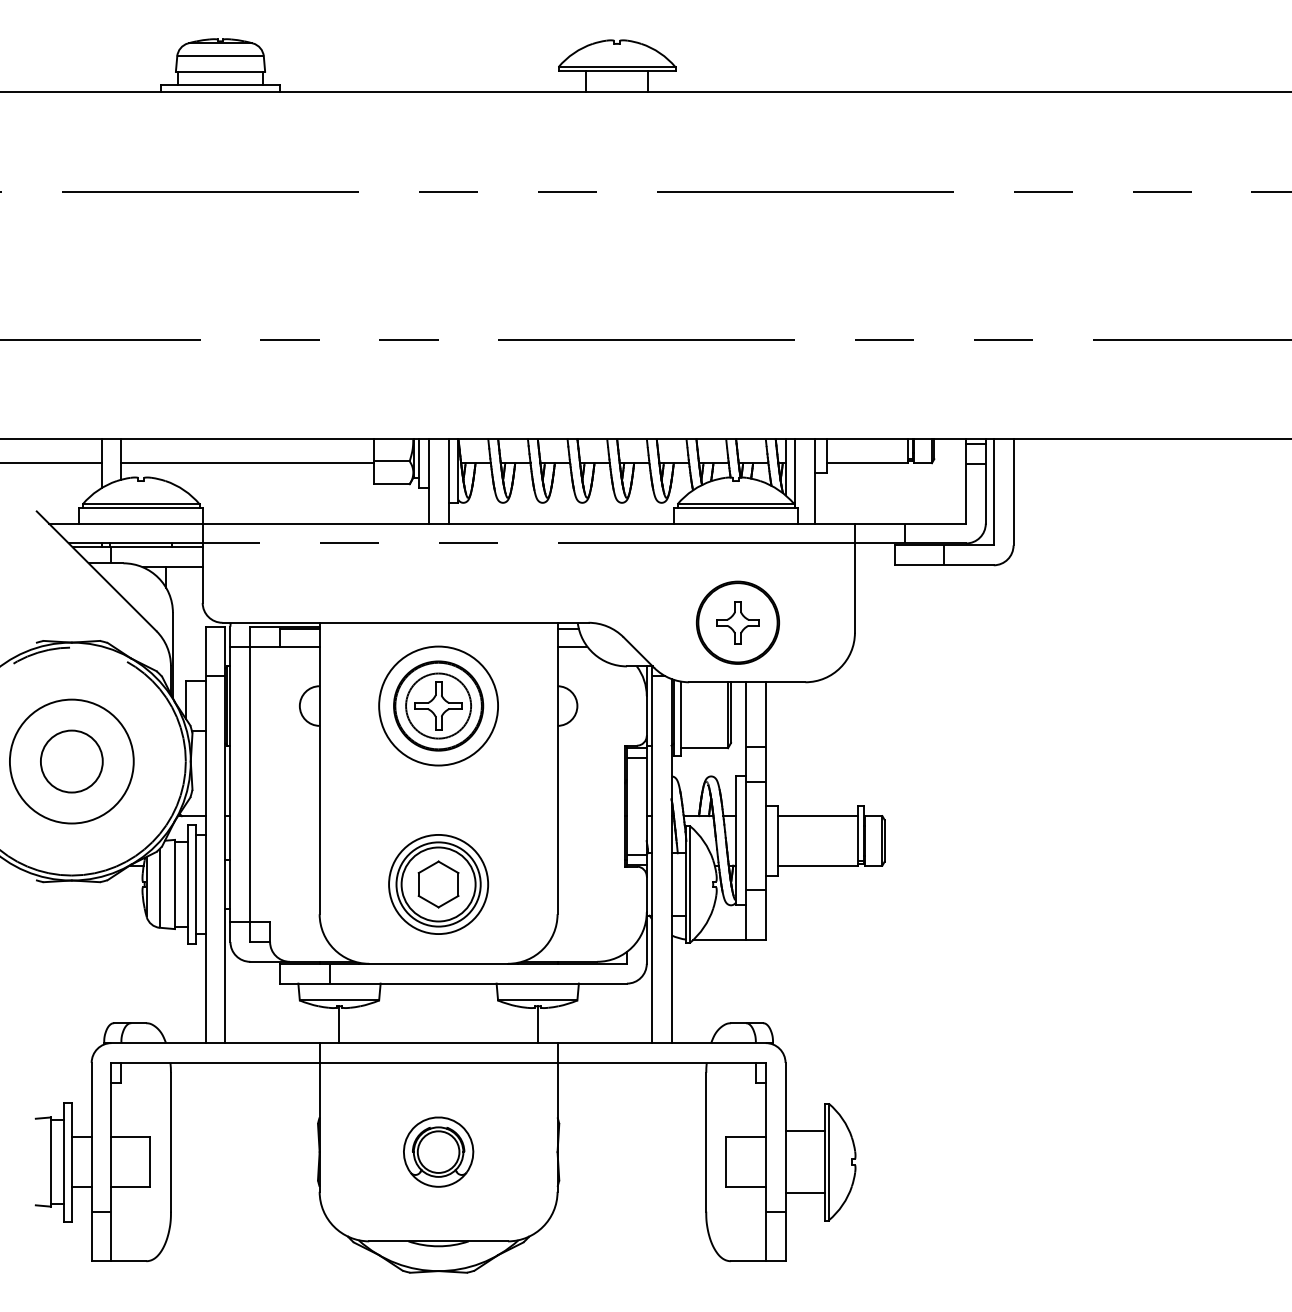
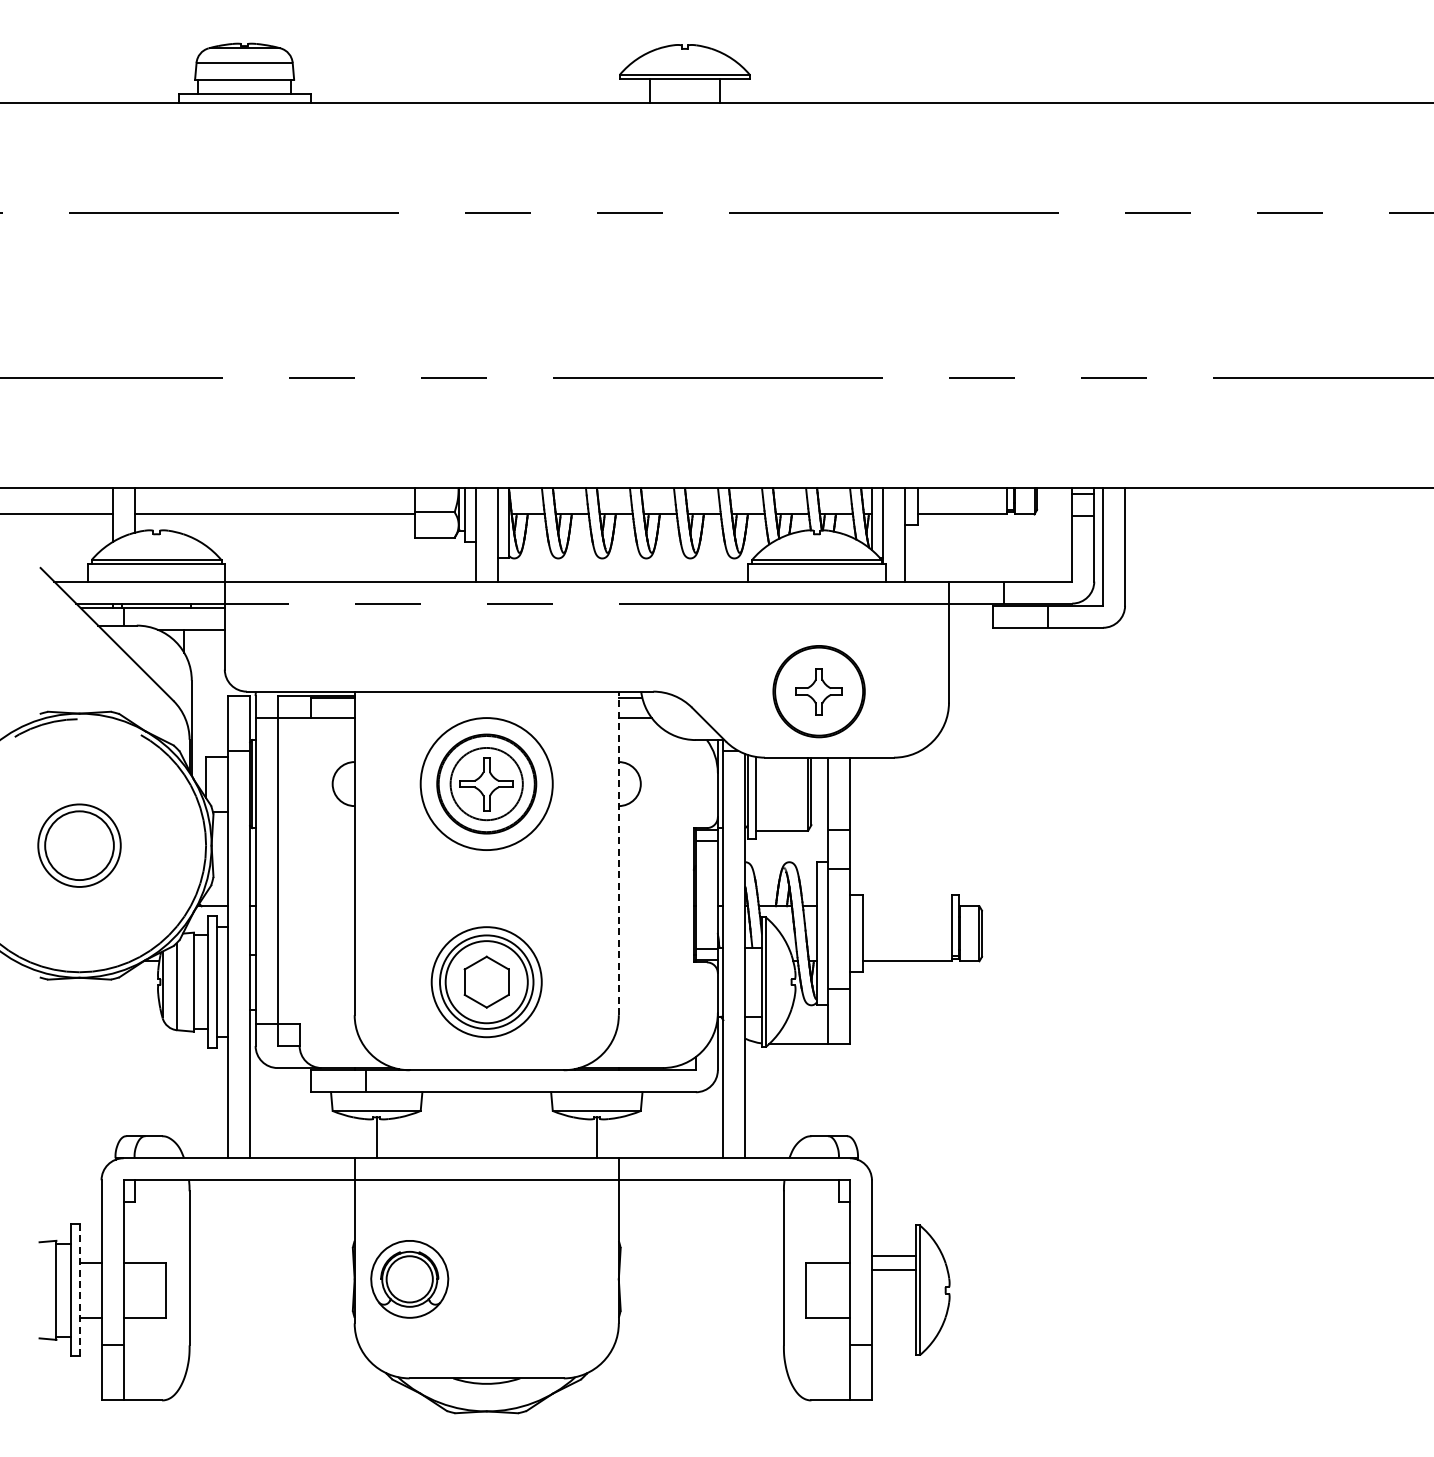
circle: (71, 761) -> (79, 845), size x0.6
line: (557, 768) -> (618, 853), solid -> dashed
line: (817, 816) -> (907, 906), removed
part: (438, 1152) -> (409, 1279), moved
line: (71, 1161) -> (79, 1289), solid -> dashed
line: (804, 1193) -> (893, 1270), moved

